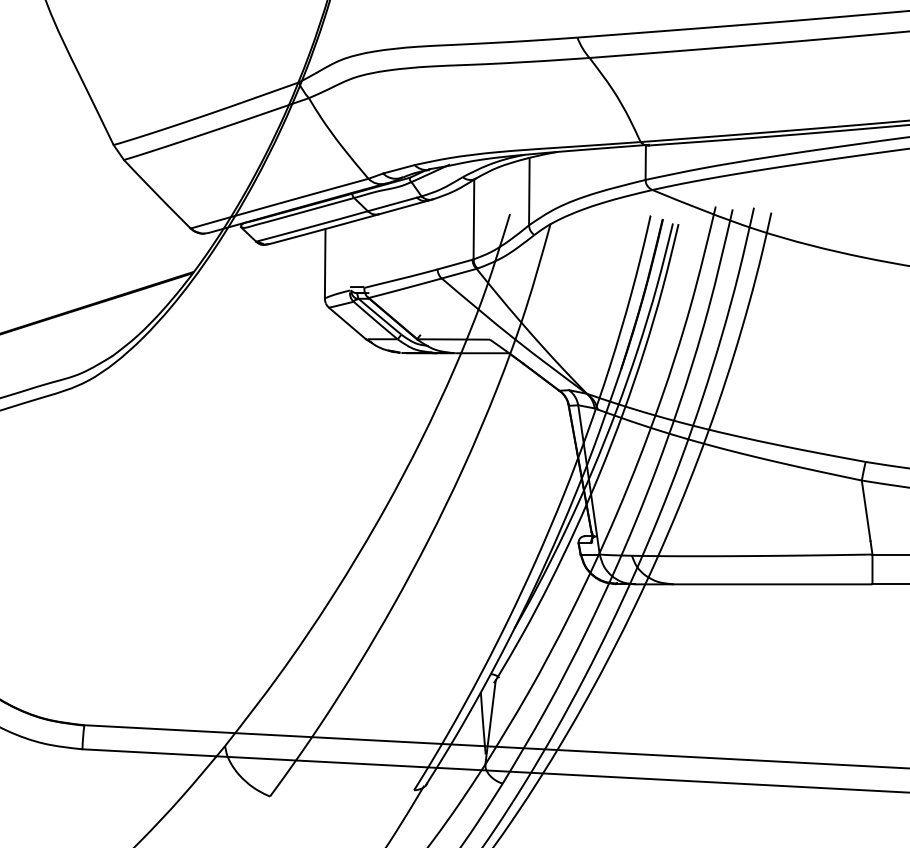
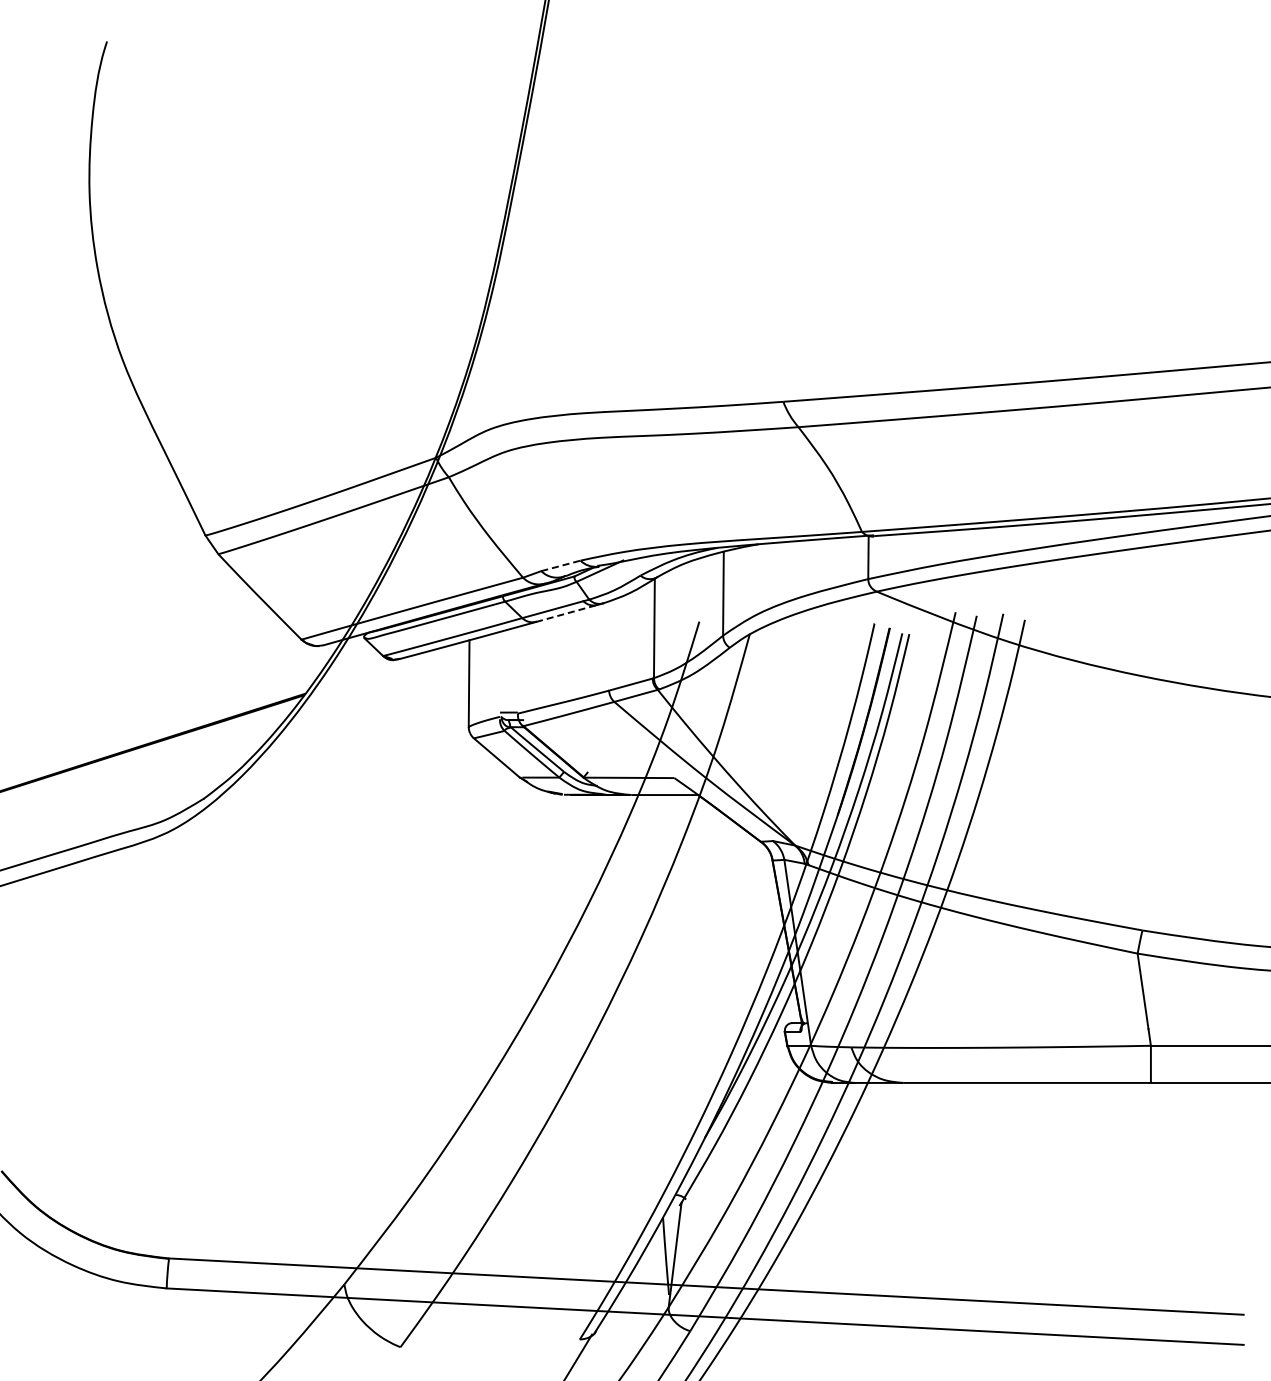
line: (399, 168) -> (561, 565), solid -> dashed
line: (404, 207) -> (567, 613), solid -> dashed

